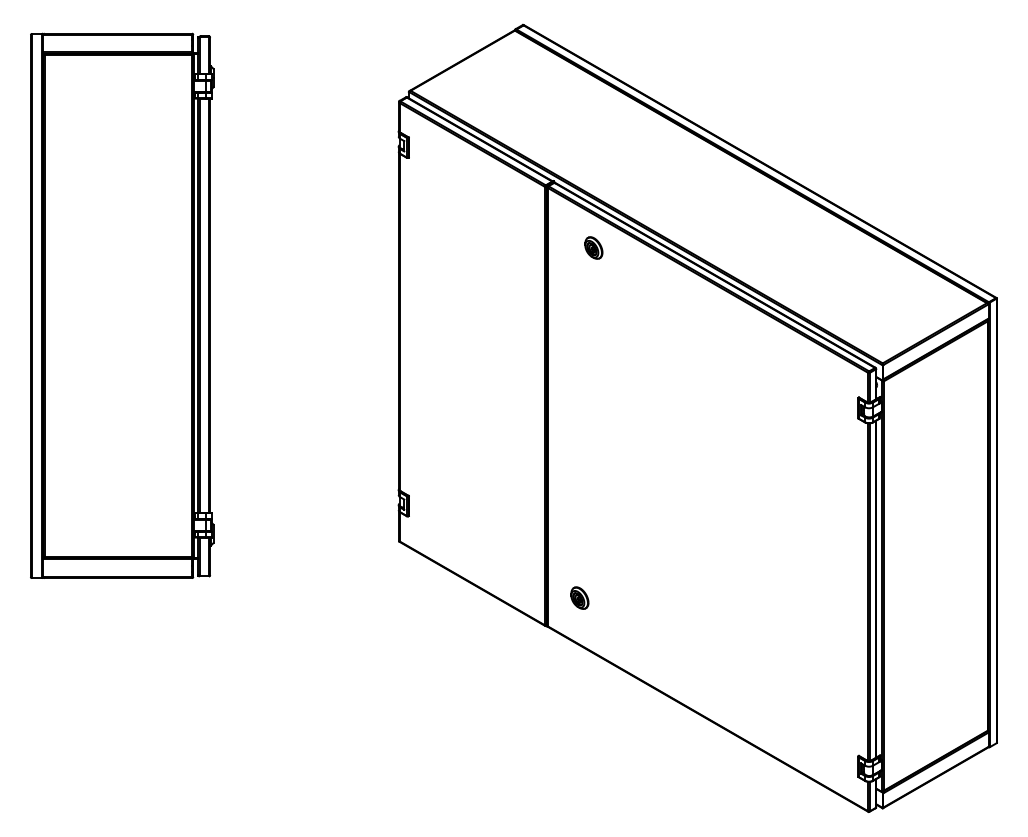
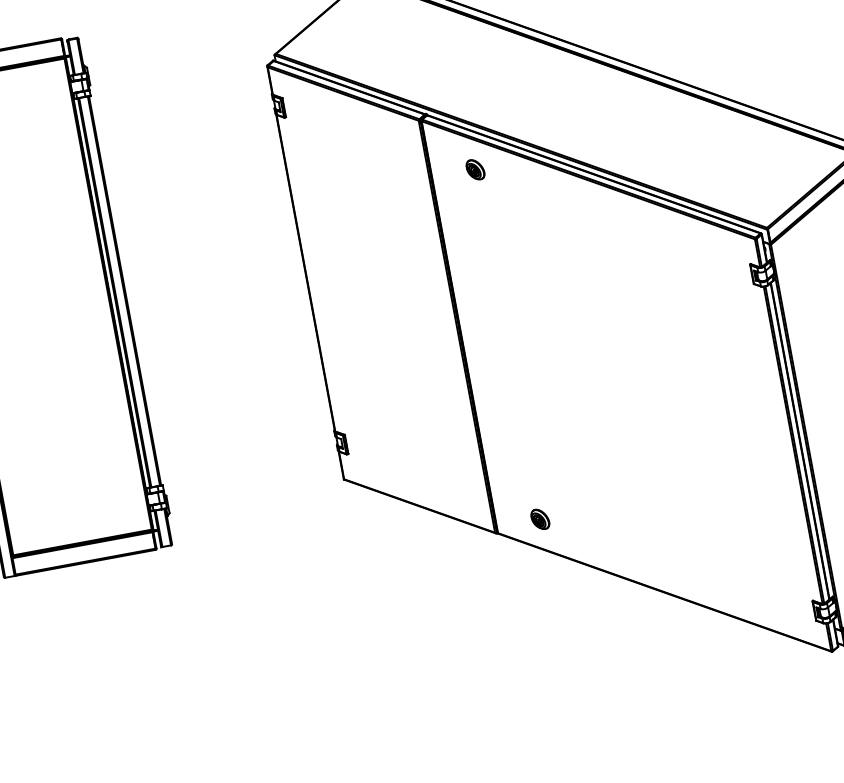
part: (579, 597) -> (539, 518), moved

